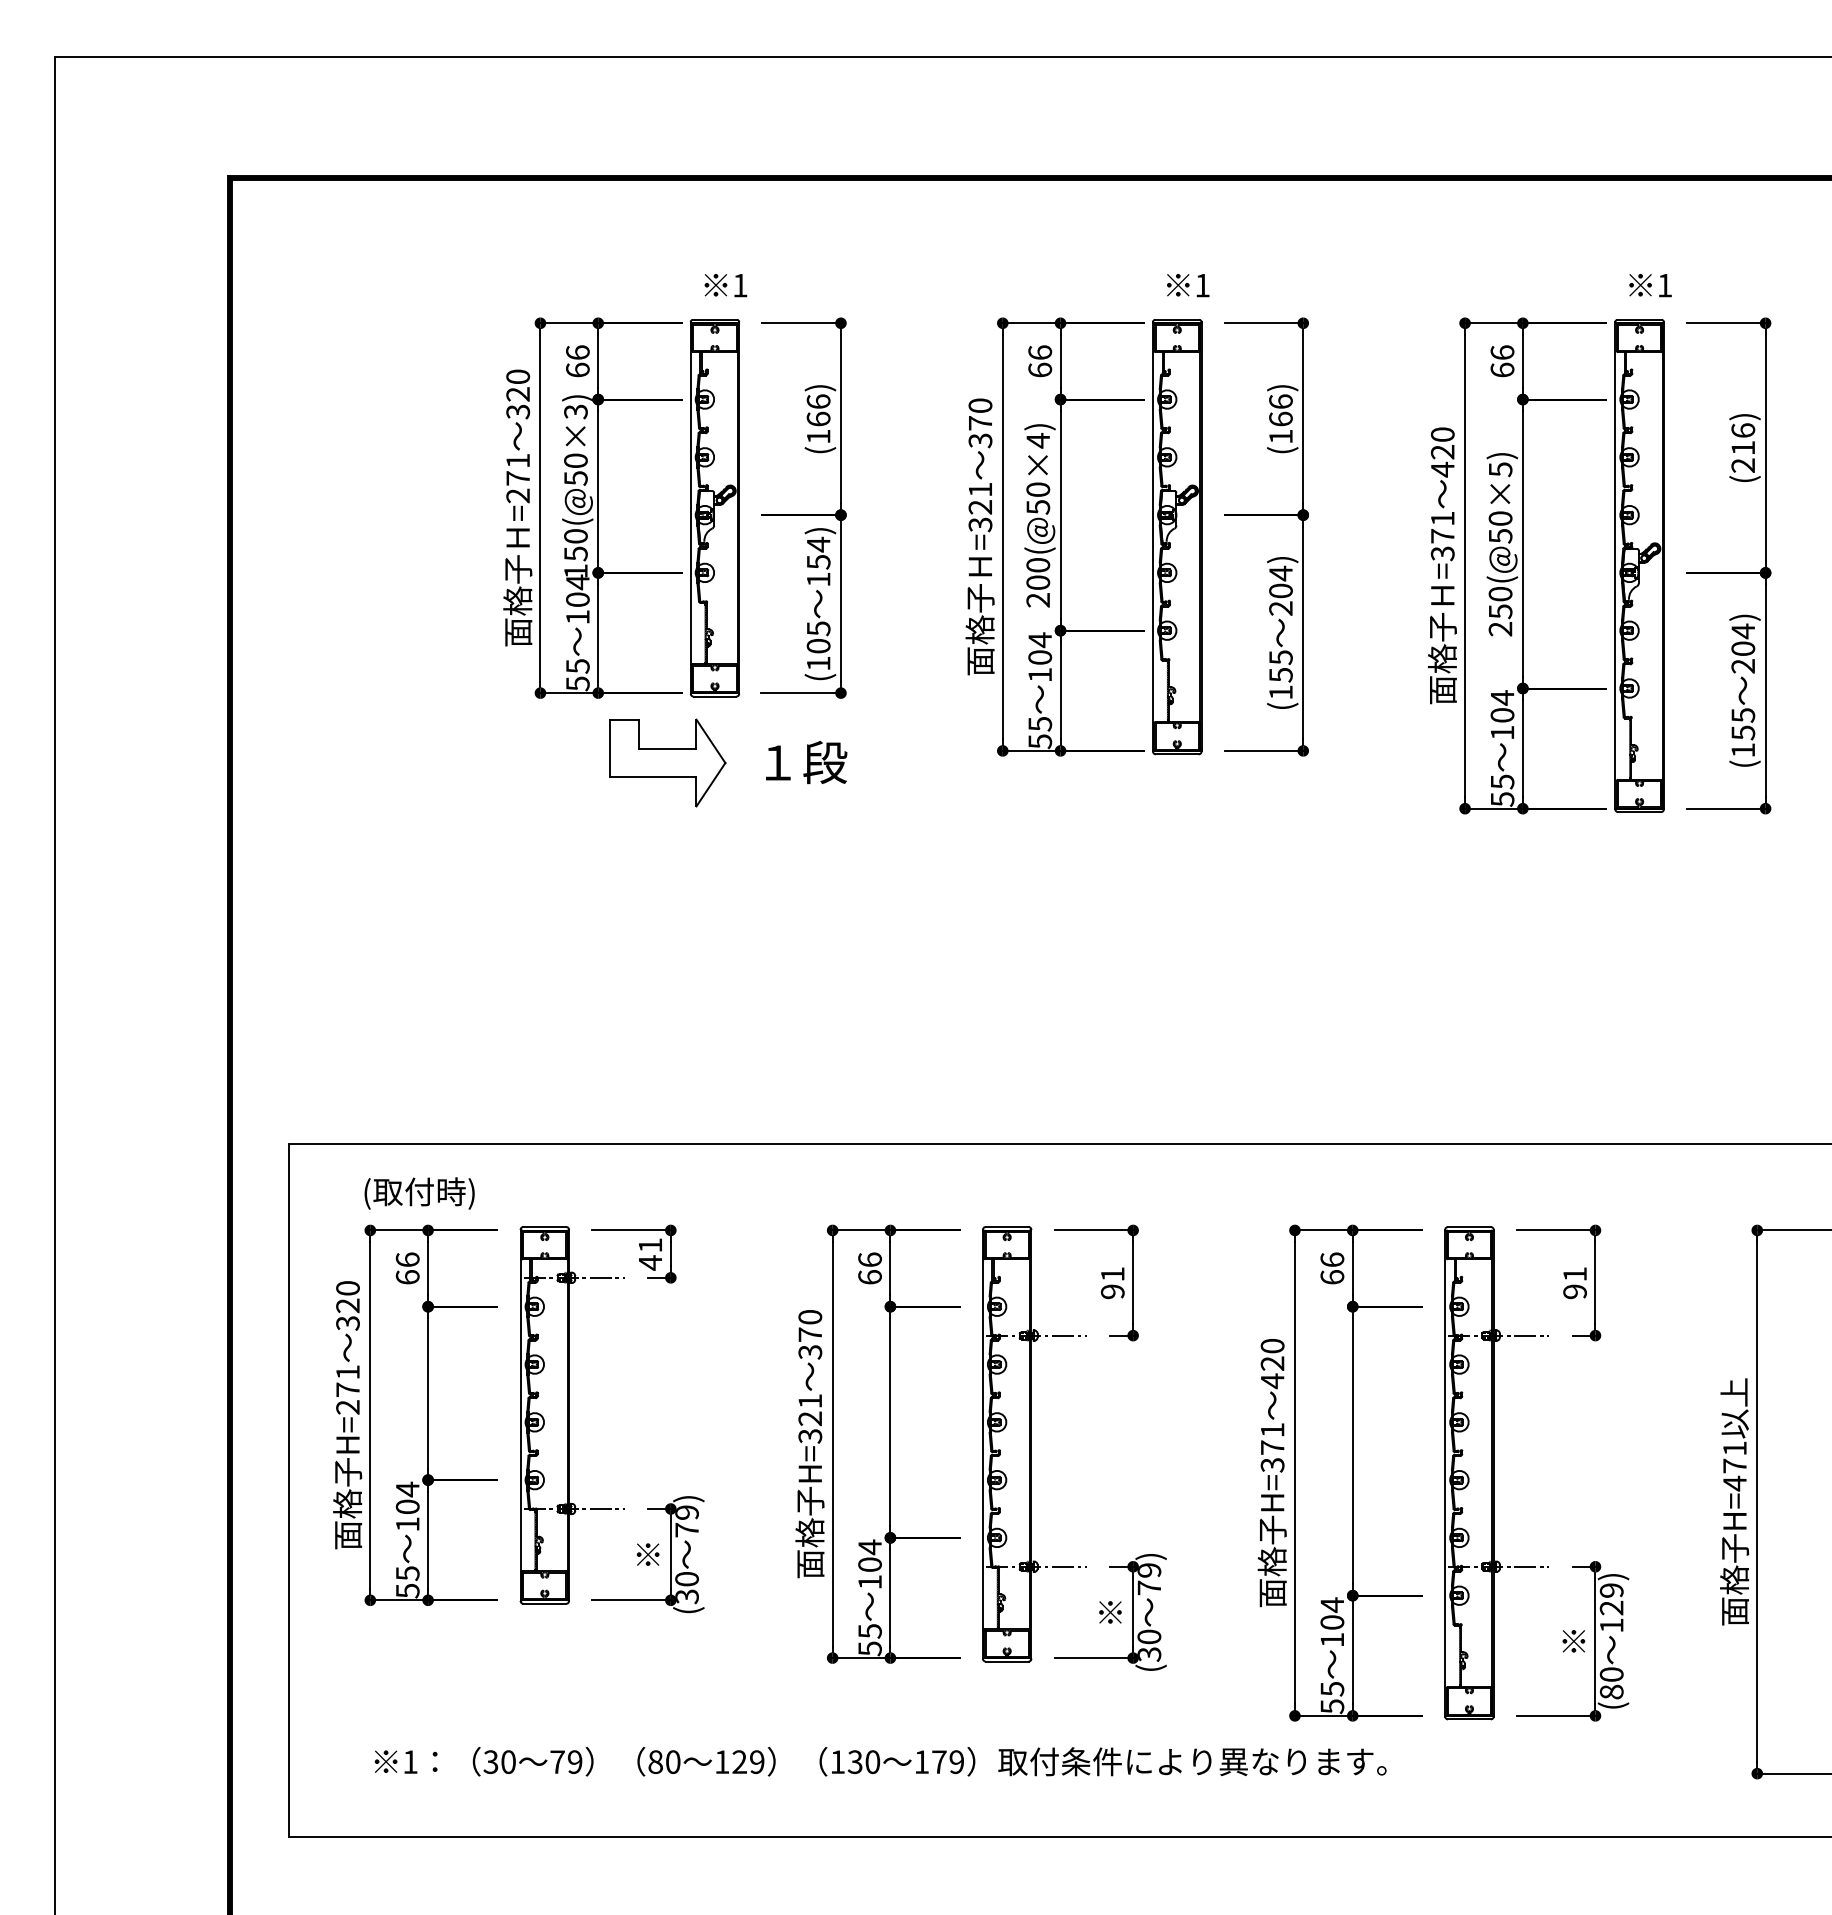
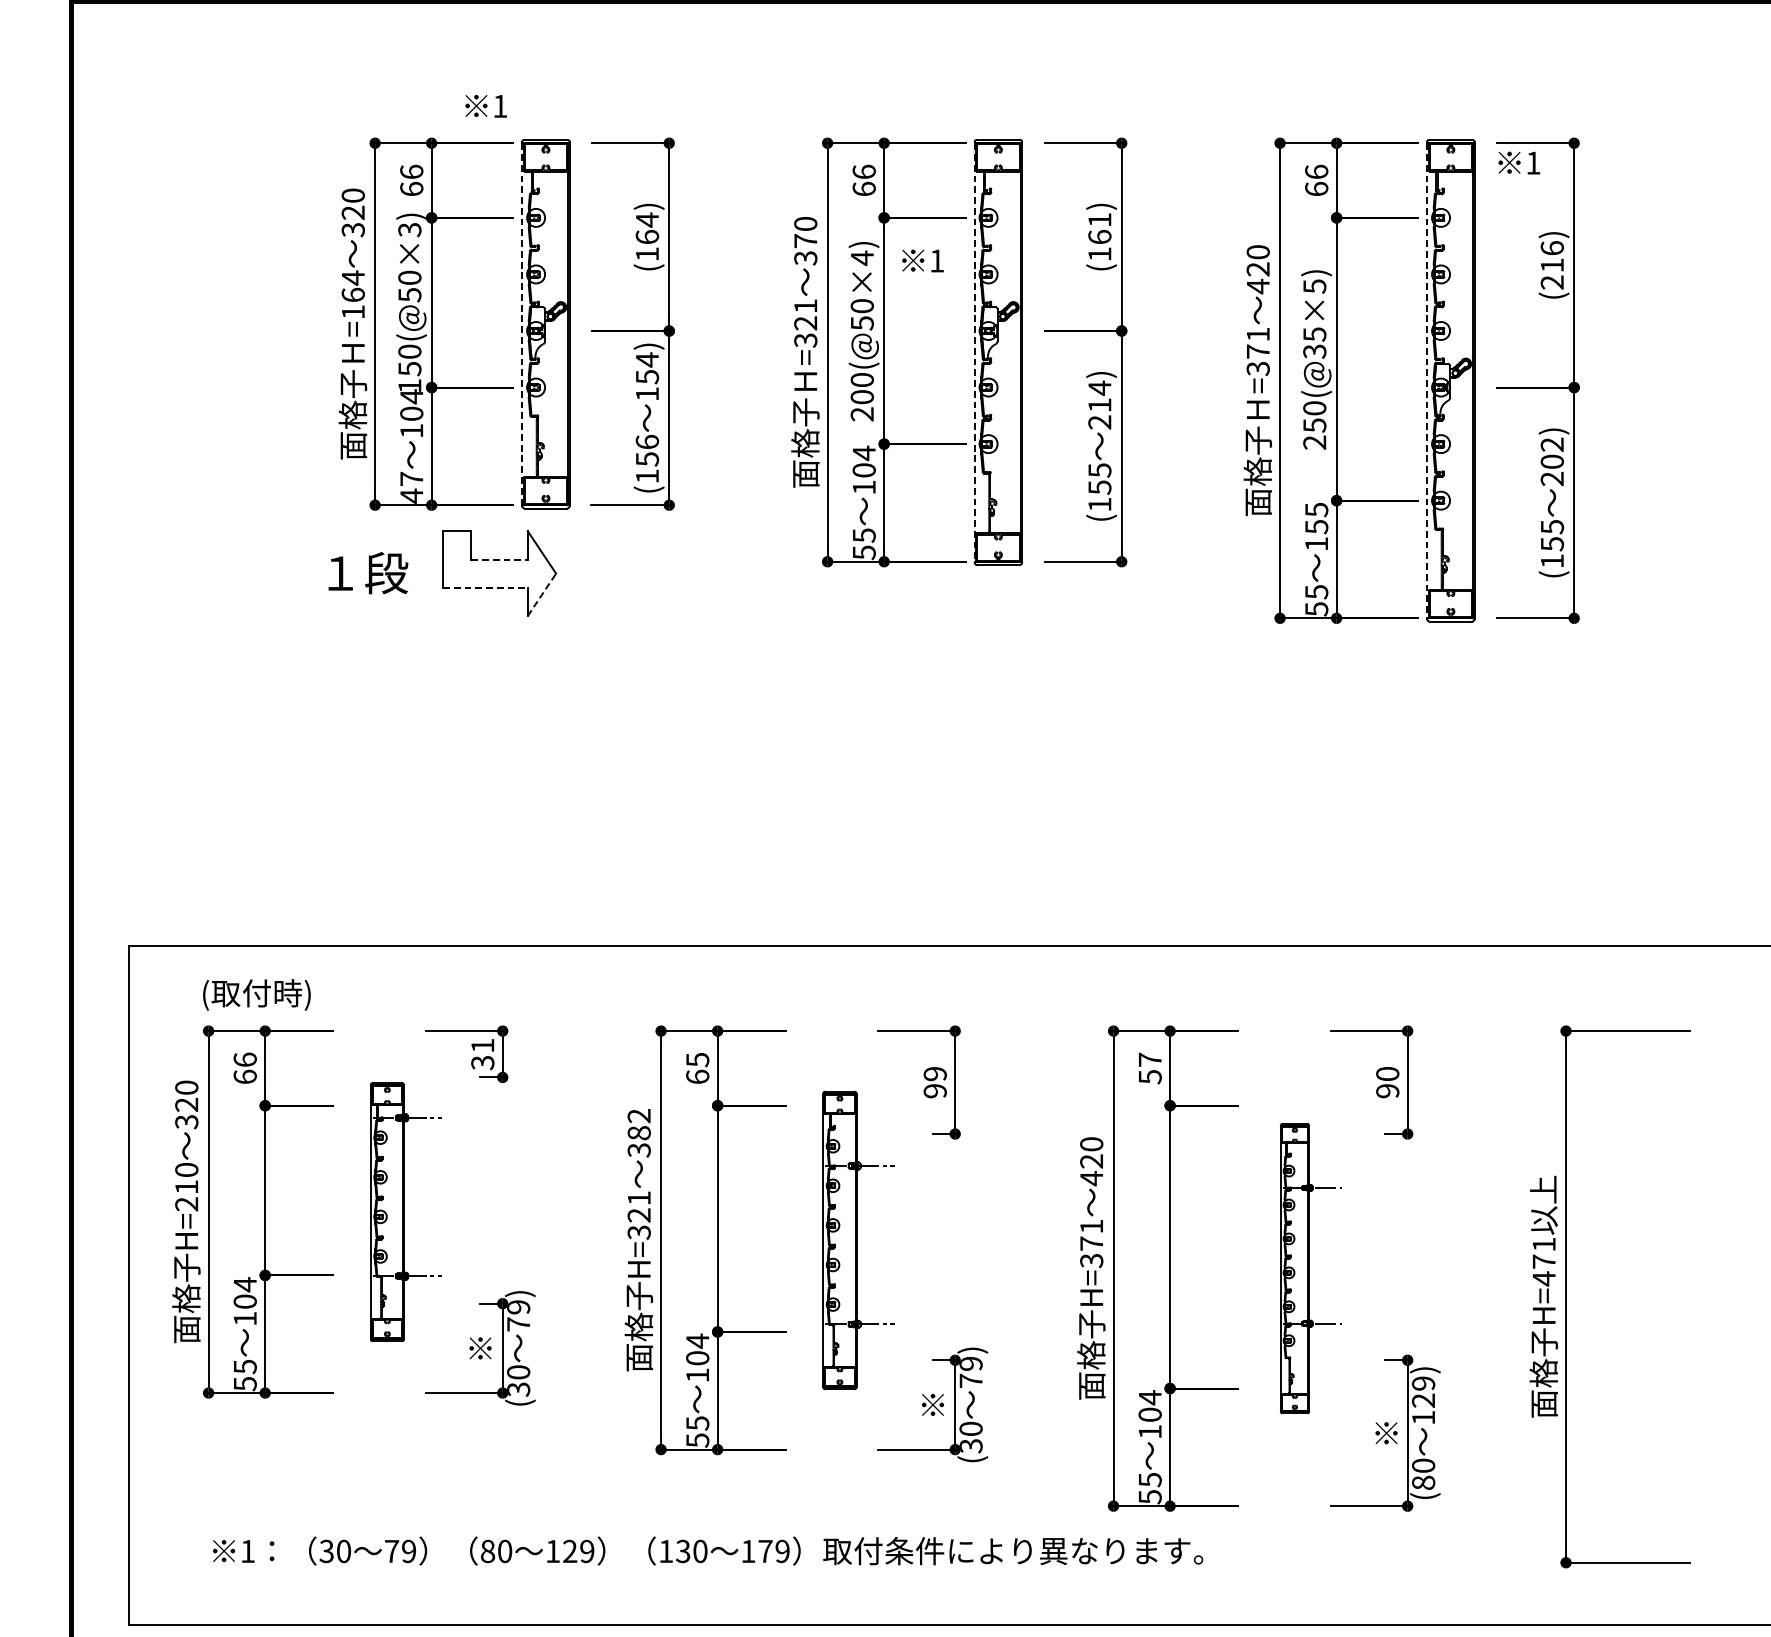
text: (725, 285) -> (485, 106), moved
text: (1188, 285) -> (923, 260), moved
text: (1650, 285) -> (1519, 163), moved
text: (818, 401) -> (647, 219), (166) -> (164)
text: (1280, 401) -> (1099, 219), (166) -> (161)
text: (518, 478) -> (353, 295), =271 -> =164
line: (690, 508) -> (521, 324), solid -> dashed
text: (1500, 526) -> (1314, 342), 250(@50×5) -> 250(@35×5)
line: (1153, 537) -> (975, 352), solid -> dashed
line: (1615, 565) -> (1427, 380), solid -> dashed
text: (1280, 590) -> (1099, 404), 204) -> 214)
text: (1742, 631) -> (1551, 444), 204) -> 202)
text: (818, 637) -> (647, 450), (105 -> (156
text: (577, 675) -> (411, 487), 55 -> 47
text: (1502, 706) -> (1316, 518), 104 -> 155
line: (667, 748) -> (499, 559), solid -> dashed
text: (806, 762) -> (368, 573), moved
line: (653, 777) -> (485, 587), solid -> dashed
line: (711, 784) -> (542, 594), solid -> dashed
text: (869, 1259) -> (697, 1059), 66 -> 65
text: (650, 1262) -> (482, 1062), 41 -> 31
text: (1332, 1268) -> (1150, 1068), 66 -> 57
text: (1112, 1274) -> (934, 1074), 91 -> 99
text: (1574, 1274) -> (1387, 1074), 91 -> 90
text: (810, 1325) -> (639, 1124), 370 -> 382
text: (347, 1380) -> (186, 1177), H=271 -> H=210
part: (571, 1415) -> (405, 1212), size x0.7
part: (1034, 1444) -> (858, 1240), size x0.7
part: (1496, 1473) -> (1310, 1268), size x0.6

